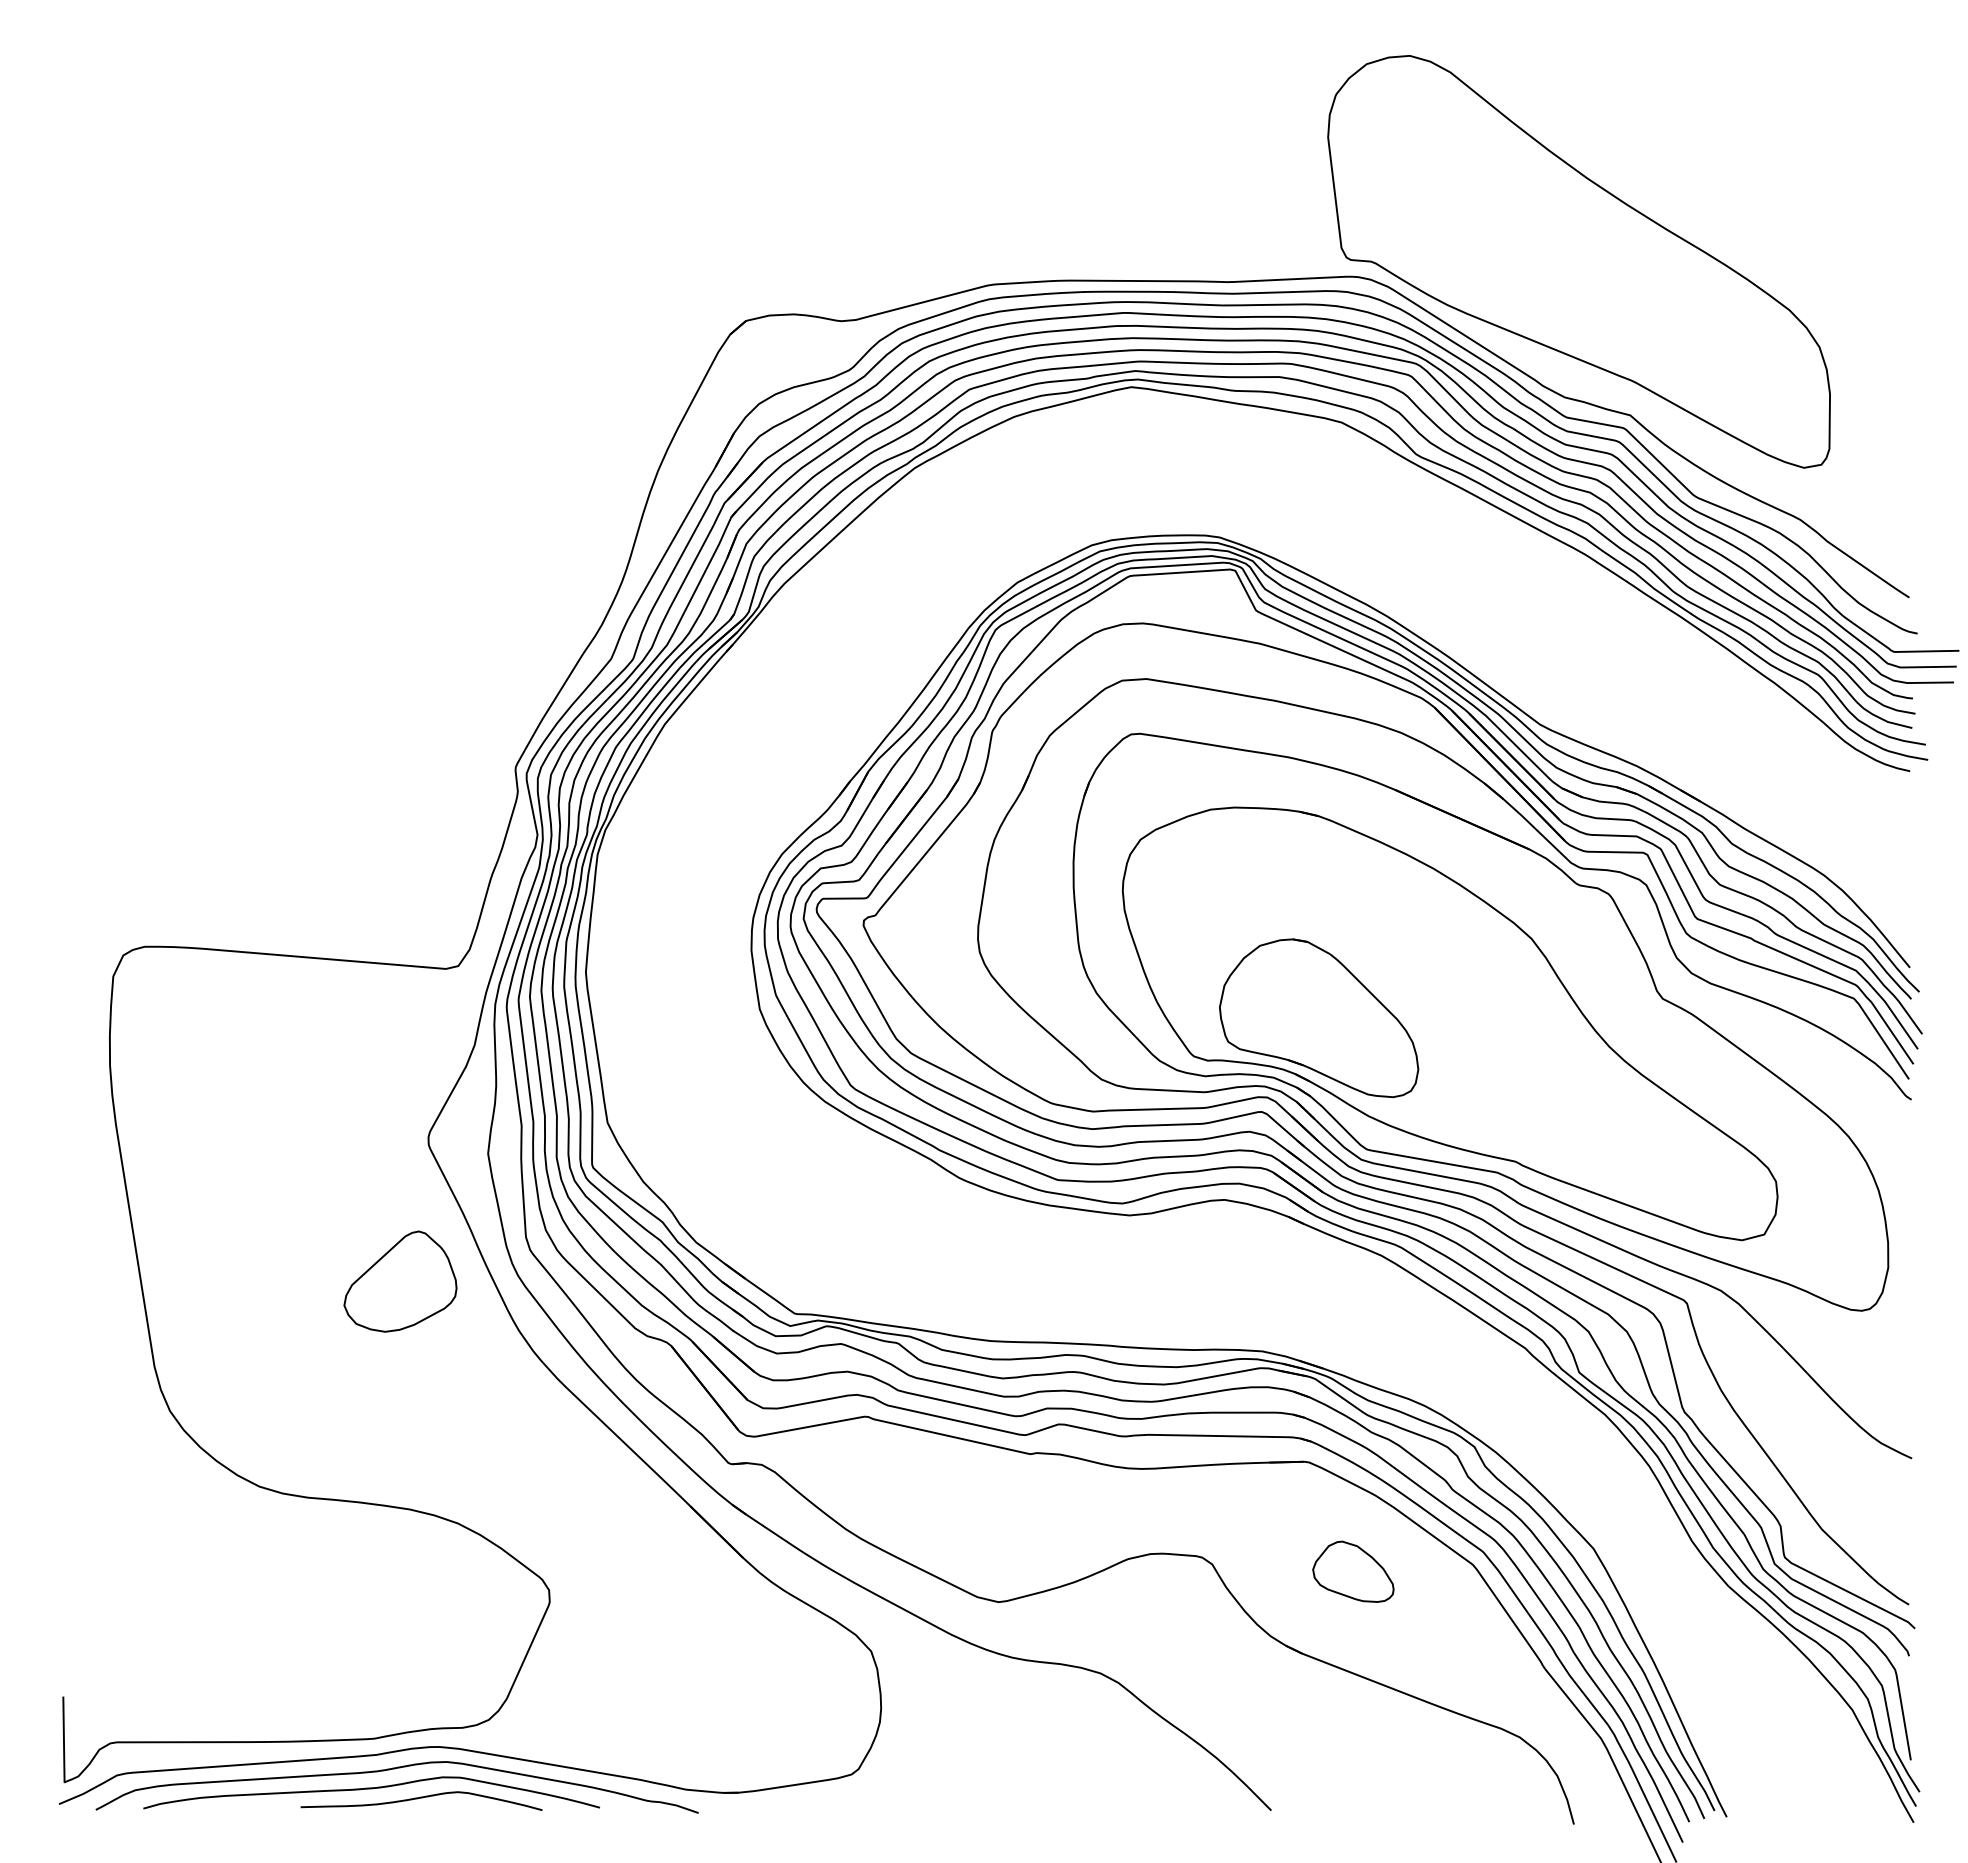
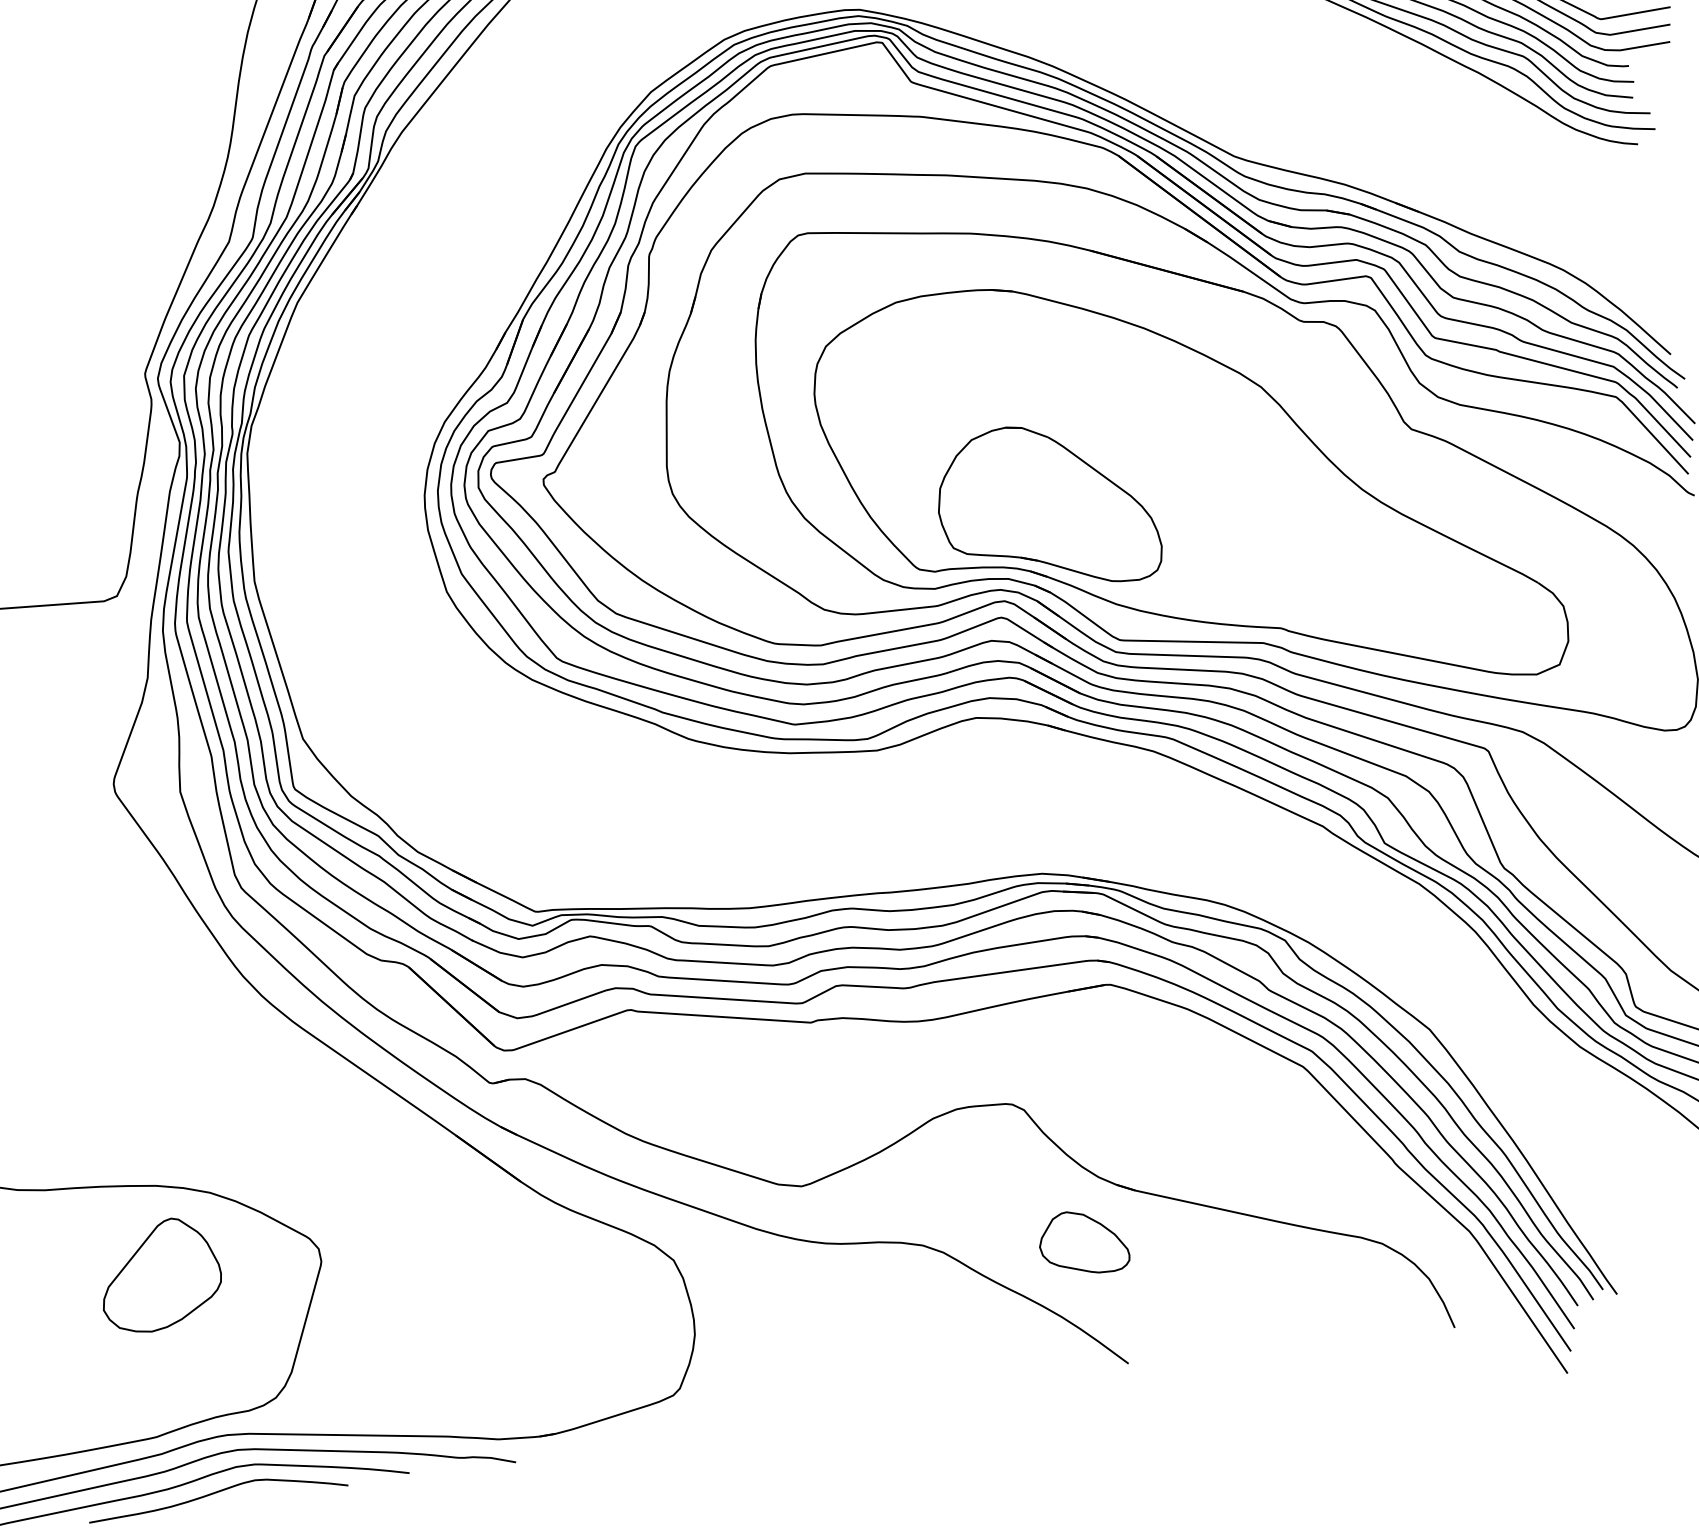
part: (400, 1281) -> (159, 1275), moved
part: (1353, 1571) -> (1083, 1242), moved

